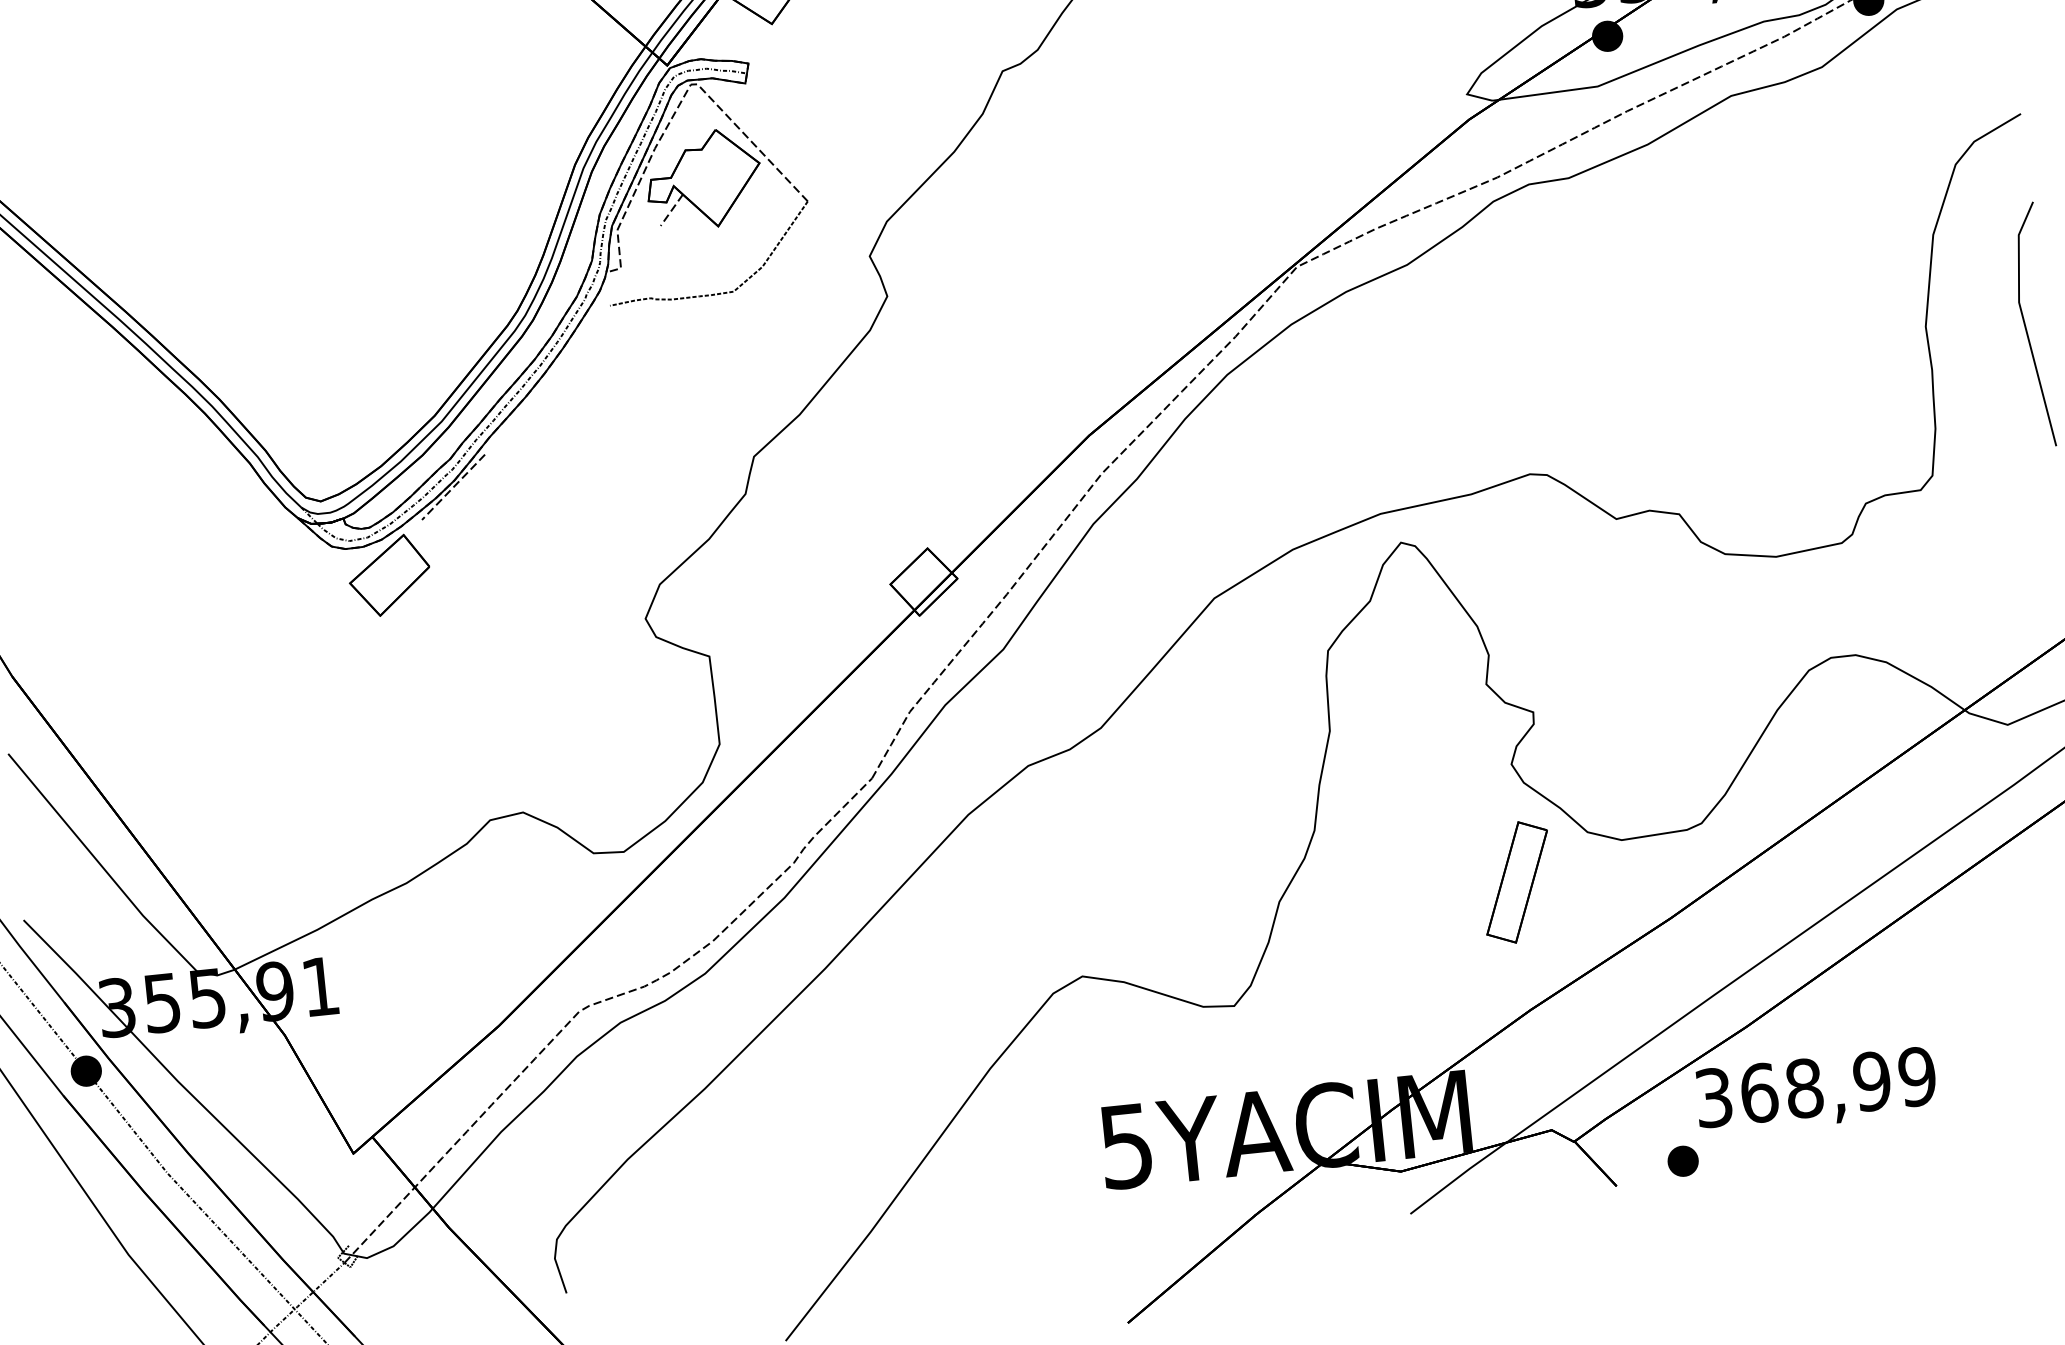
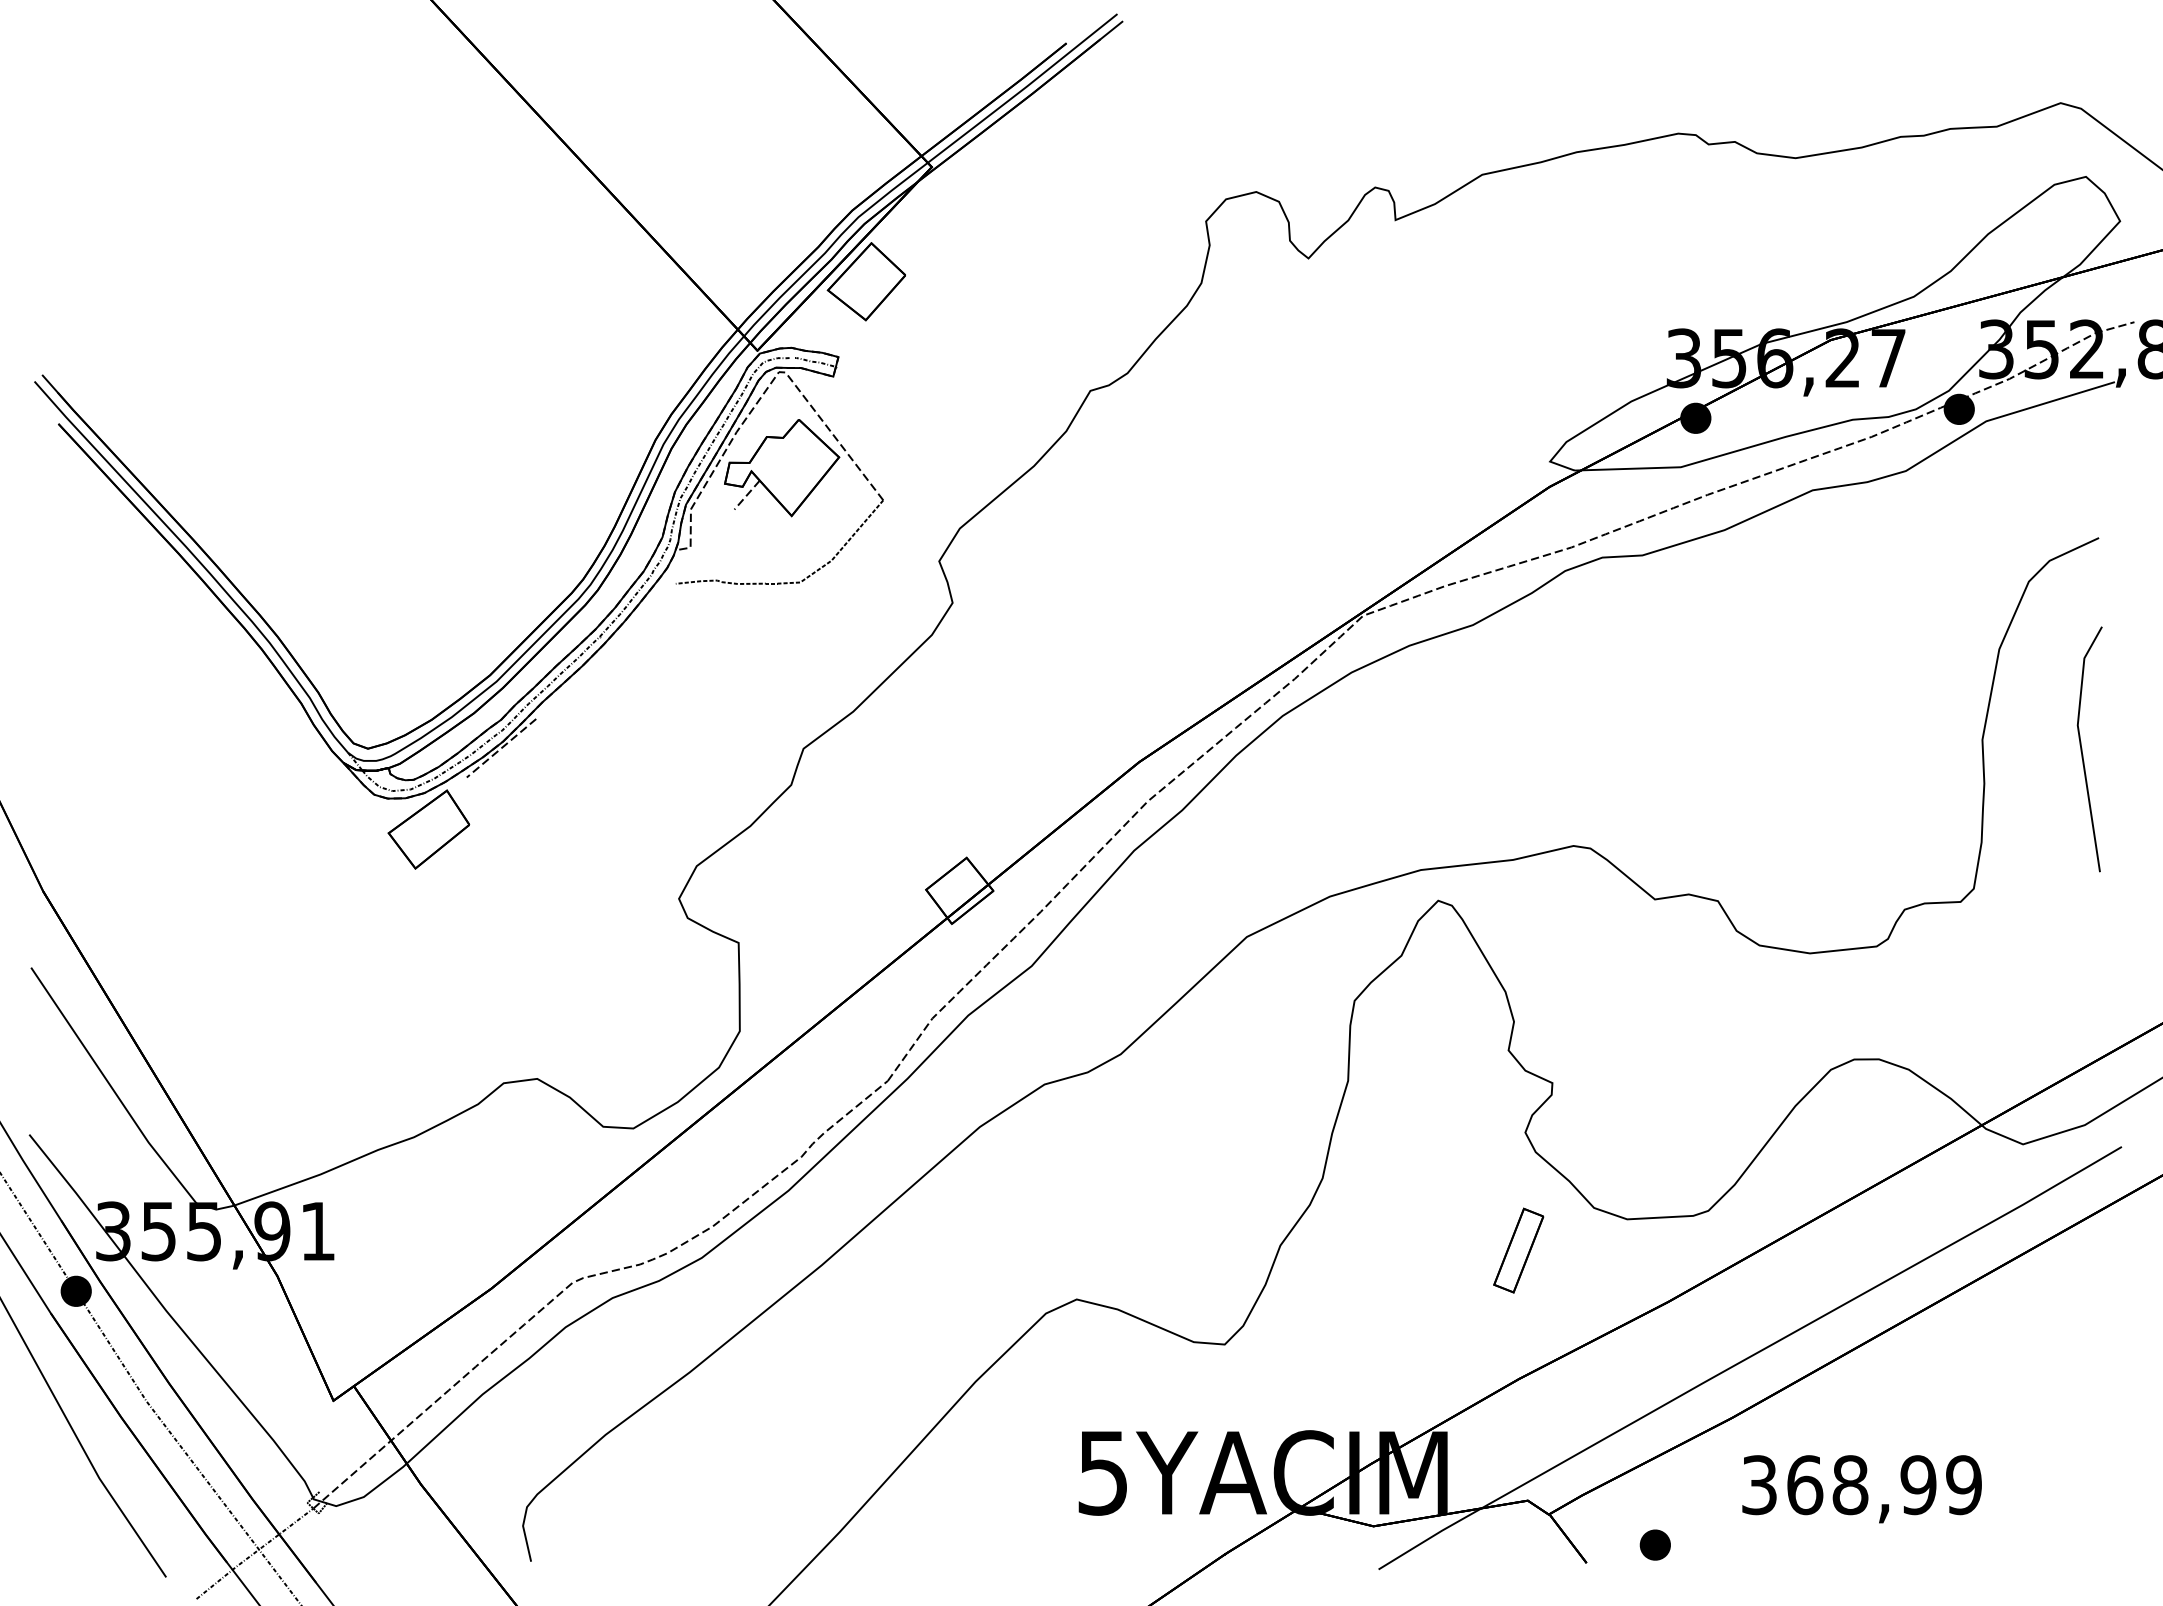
part: (1516, 882) -> (1518, 1250), size x0.7
text: (1815, 1091) -> (1861, 1489), moved

